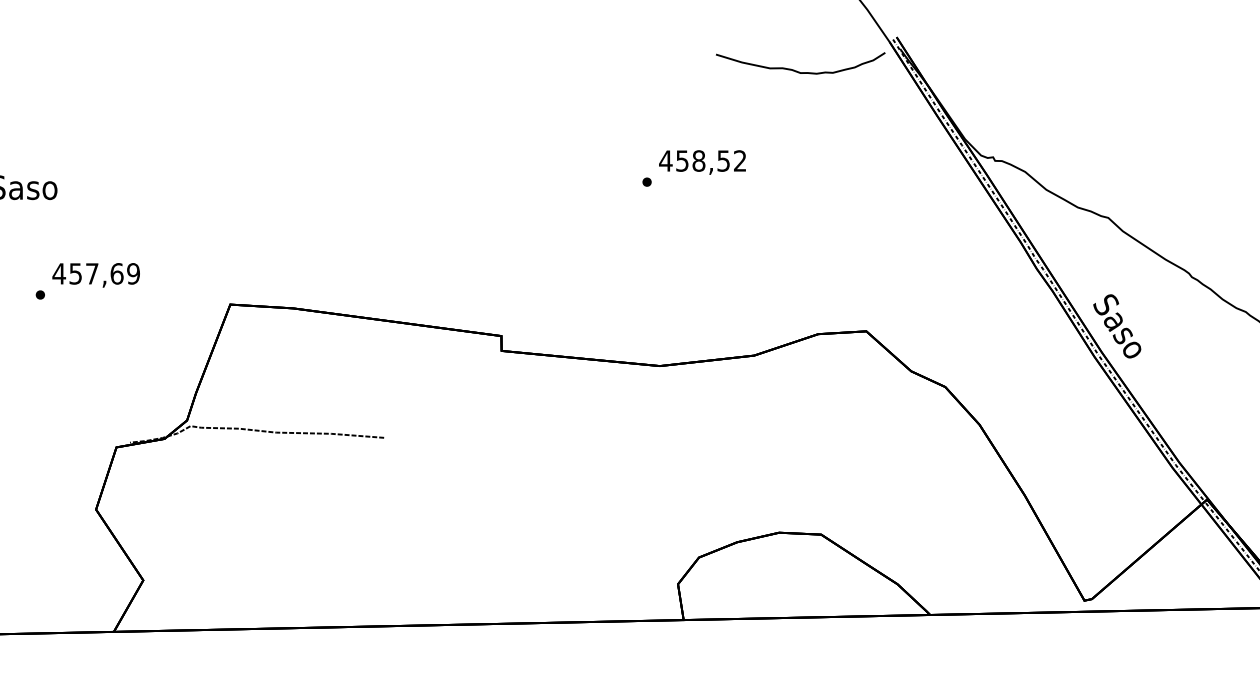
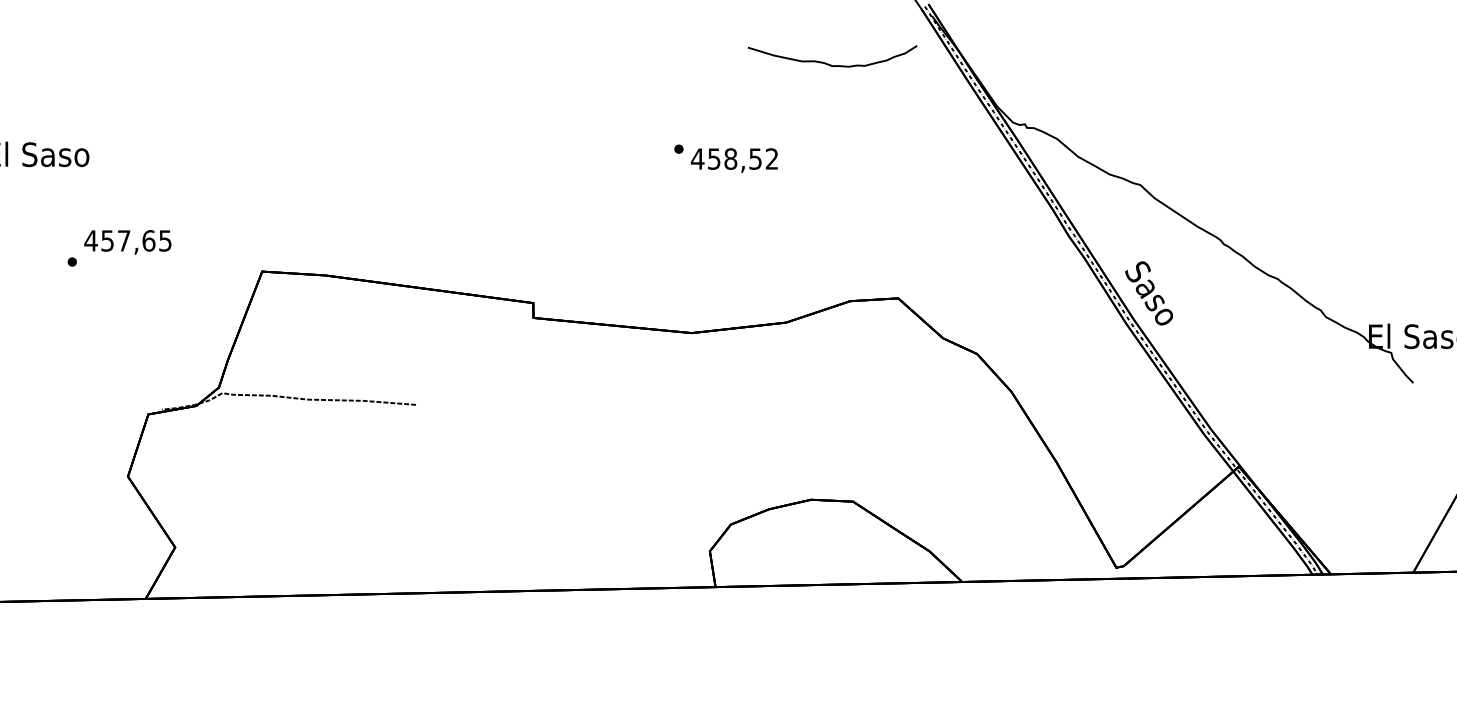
curve: (796, 70) -> (828, 63), moved
text: (701, 162) -> (733, 160), moved
text: (133, 273) -> (165, 240), 457,69 -> 457,65

